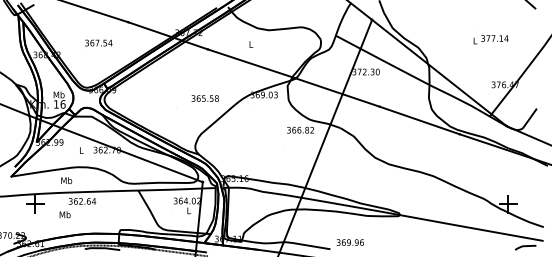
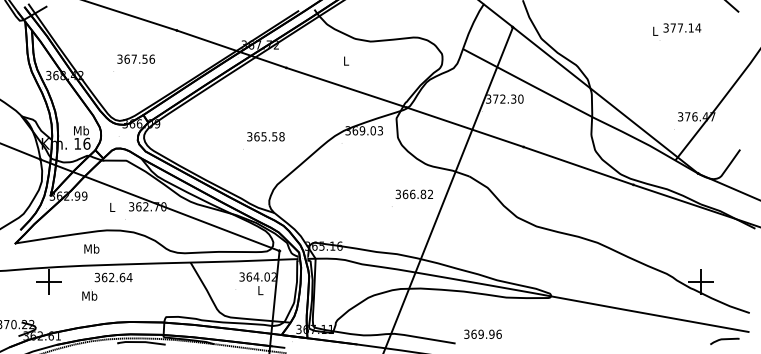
text: (491, 39) -> (677, 29), moved
text: (109, 42) -> (151, 58), 367.54 -> 367.56
text: (204, 98) -> (265, 136), moved
text: (299, 130) -> (413, 194), moved

